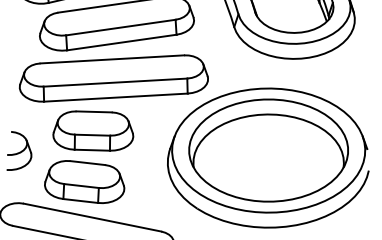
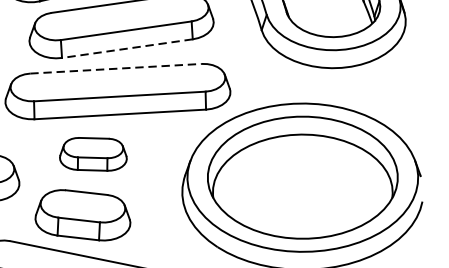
line: (121, 42) -> (126, 48), solid -> dashed
line: (112, 59) -> (116, 68), solid -> dashed
part: (93, 130) -> (93, 153), size x0.7

